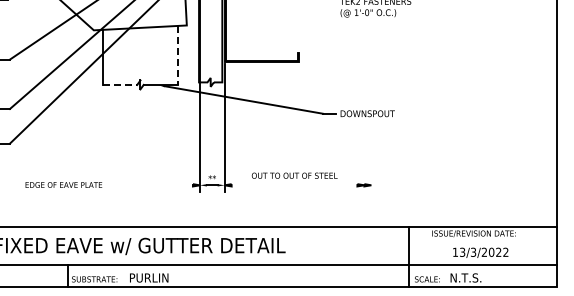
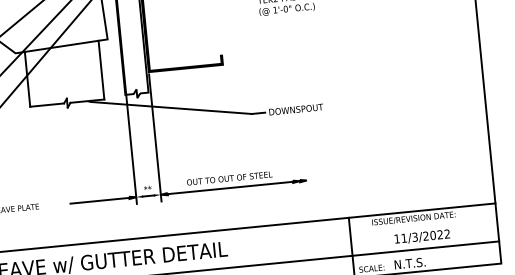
line: (177, 55) -> (101, 70), dashed -> solid
line: (120, 84) -> (47, 104), dashed -> solid
line: (162, 185) -> (99, 201), added
line: (294, 185) -> (230, 188), added
text: (462, 251) -> (404, 237), 13/3/2022 -> 11/3/2022

